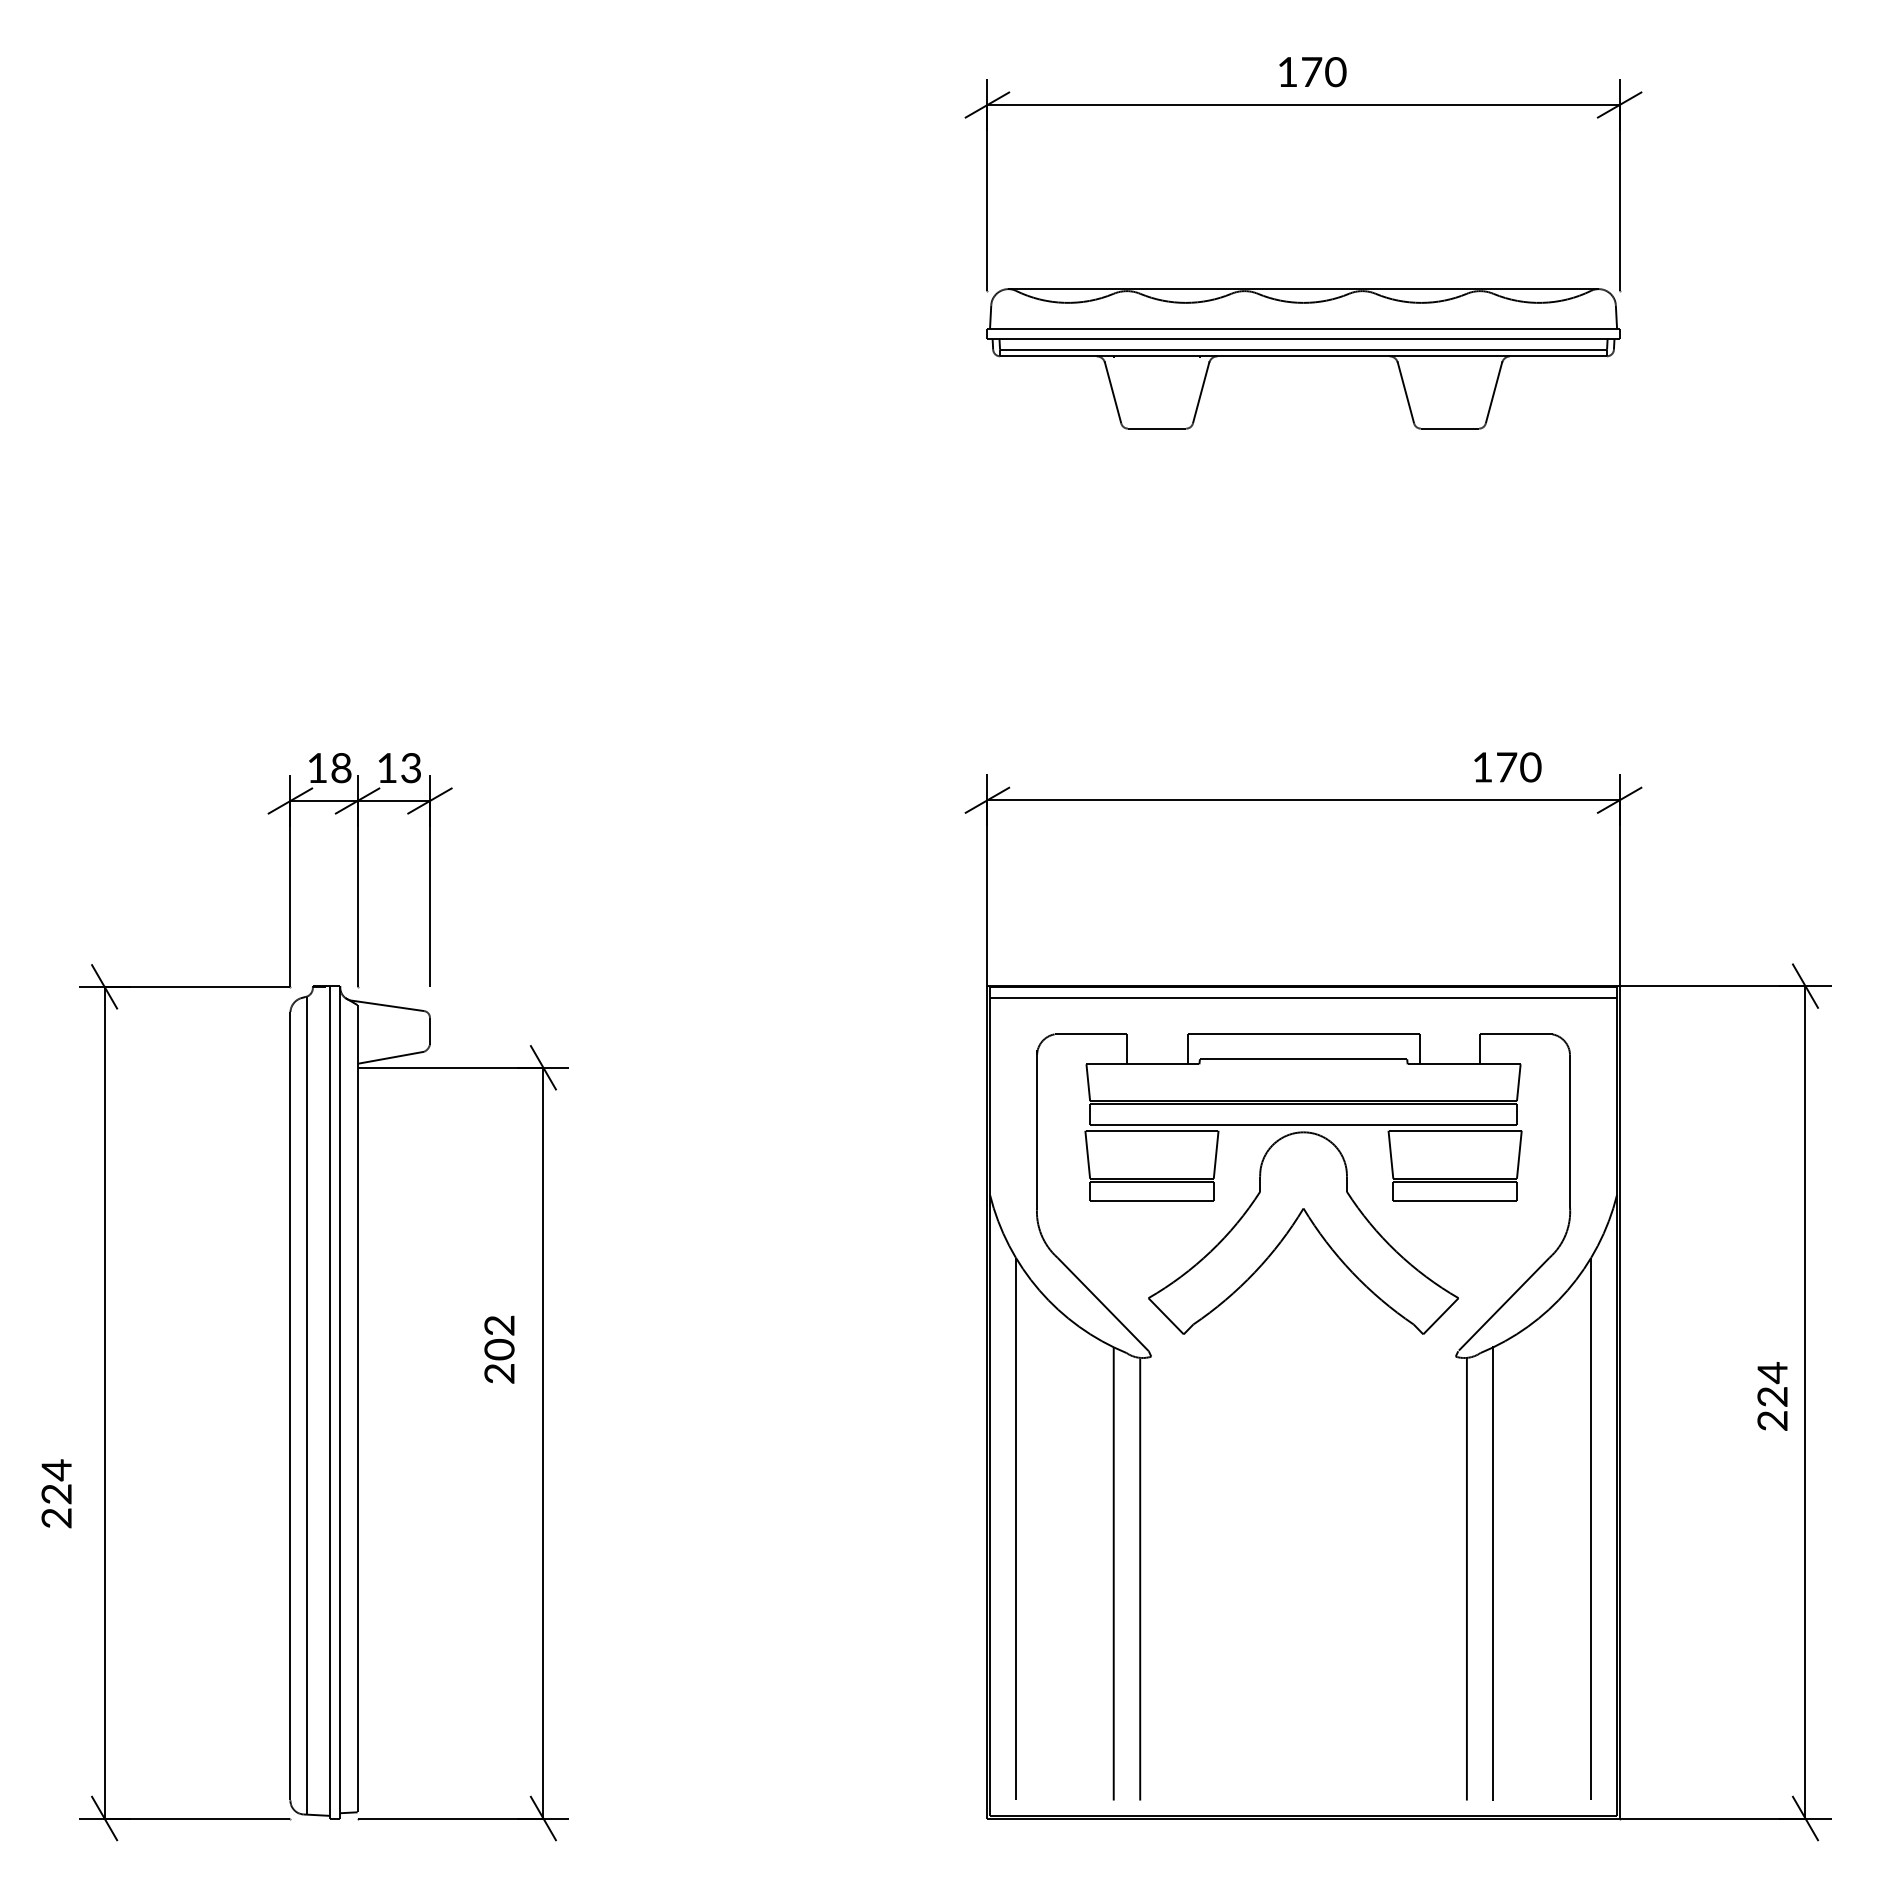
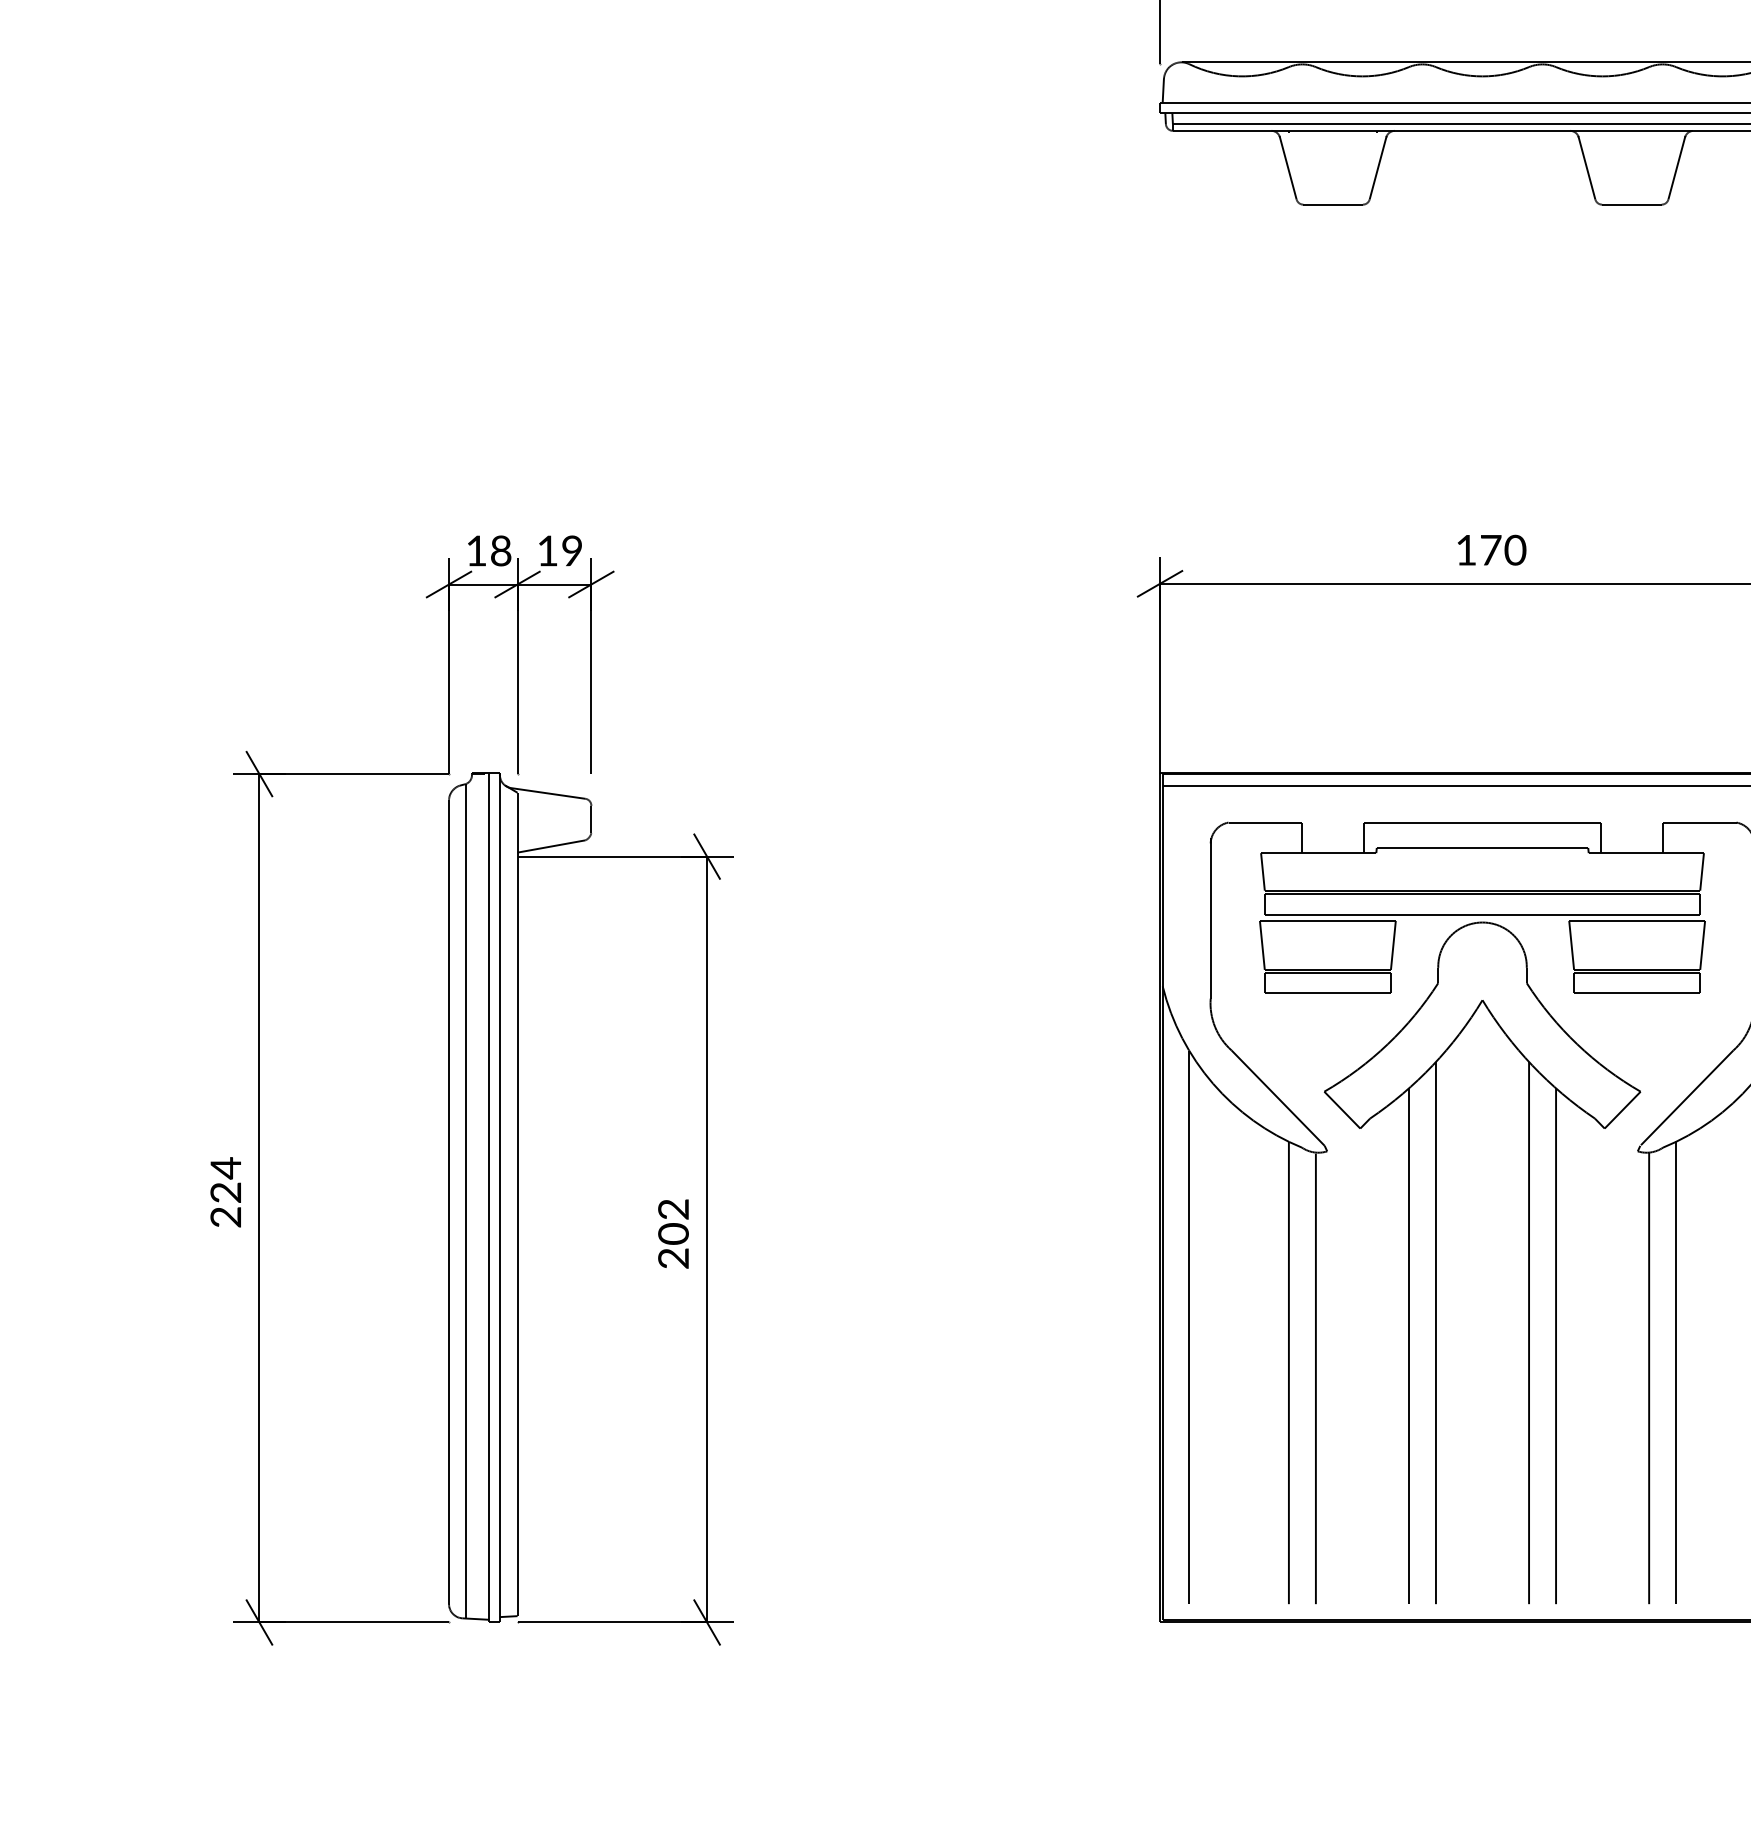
text: (1507, 767) -> (1491, 550), moved
text: (410, 768) -> (571, 551), 13 -> 19
text: (499, 1349) -> (673, 1233), moved
text: (56, 1493) -> (225, 1191), moved
line: (1257, 1534) -> (1435, 1332), added
line: (1349, 1534) -> (1529, 1332), added
line: (1231, 1547) -> (1409, 1346), added
line: (1375, 1547) -> (1555, 1346), added

